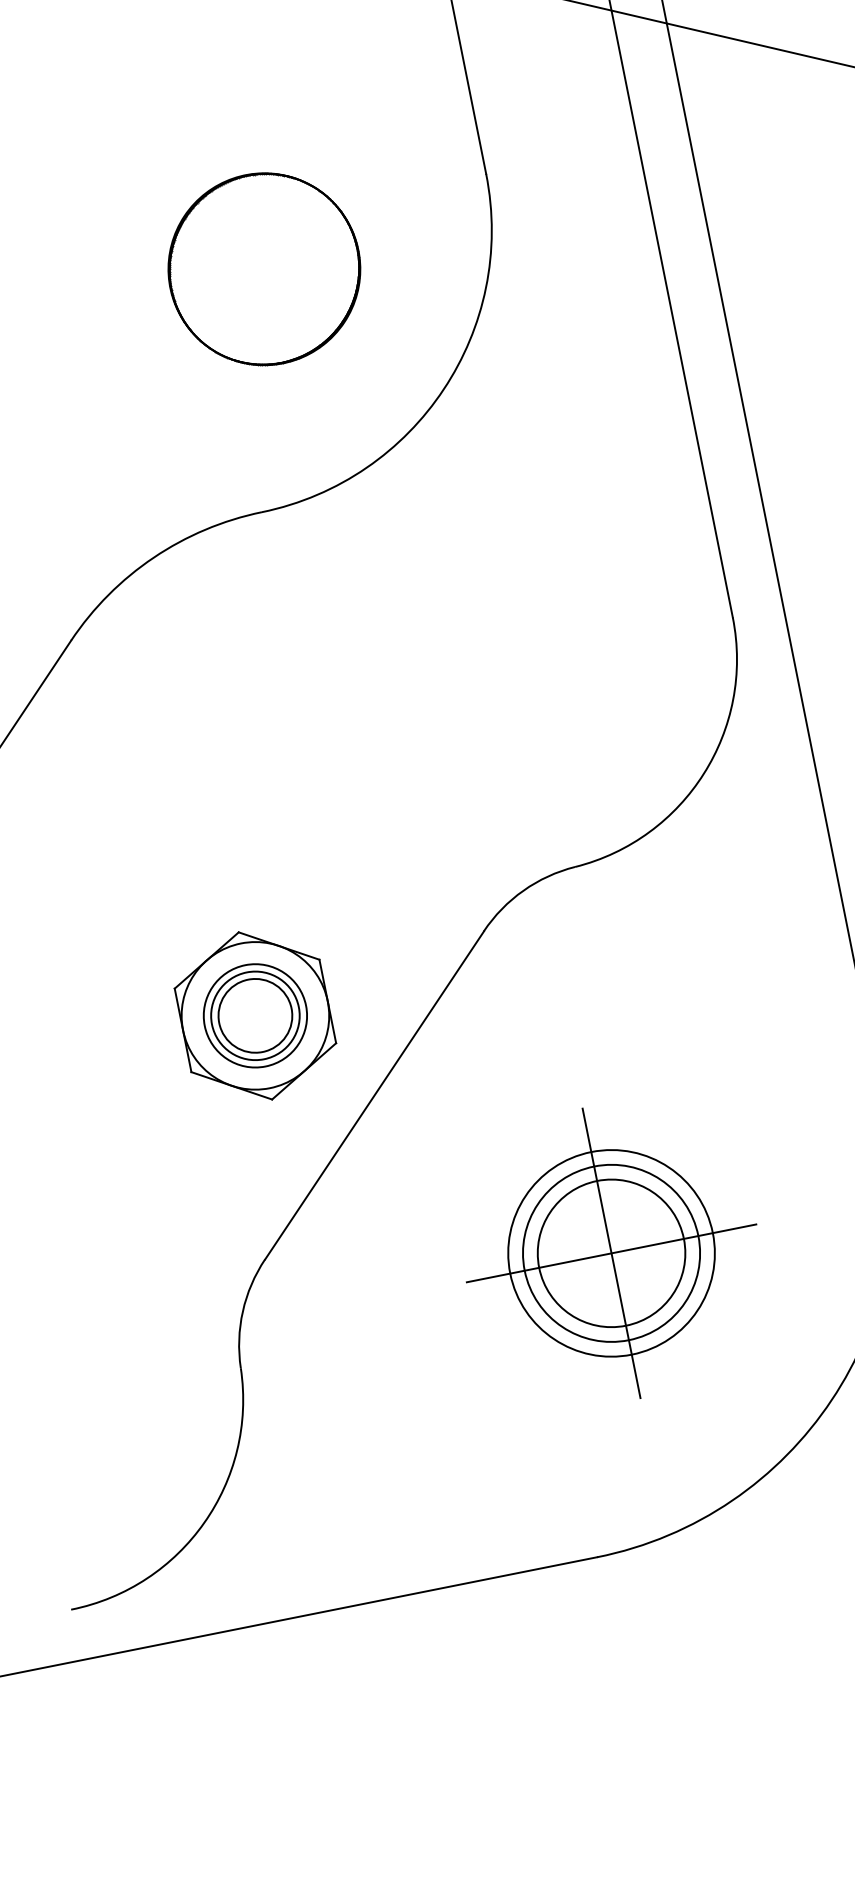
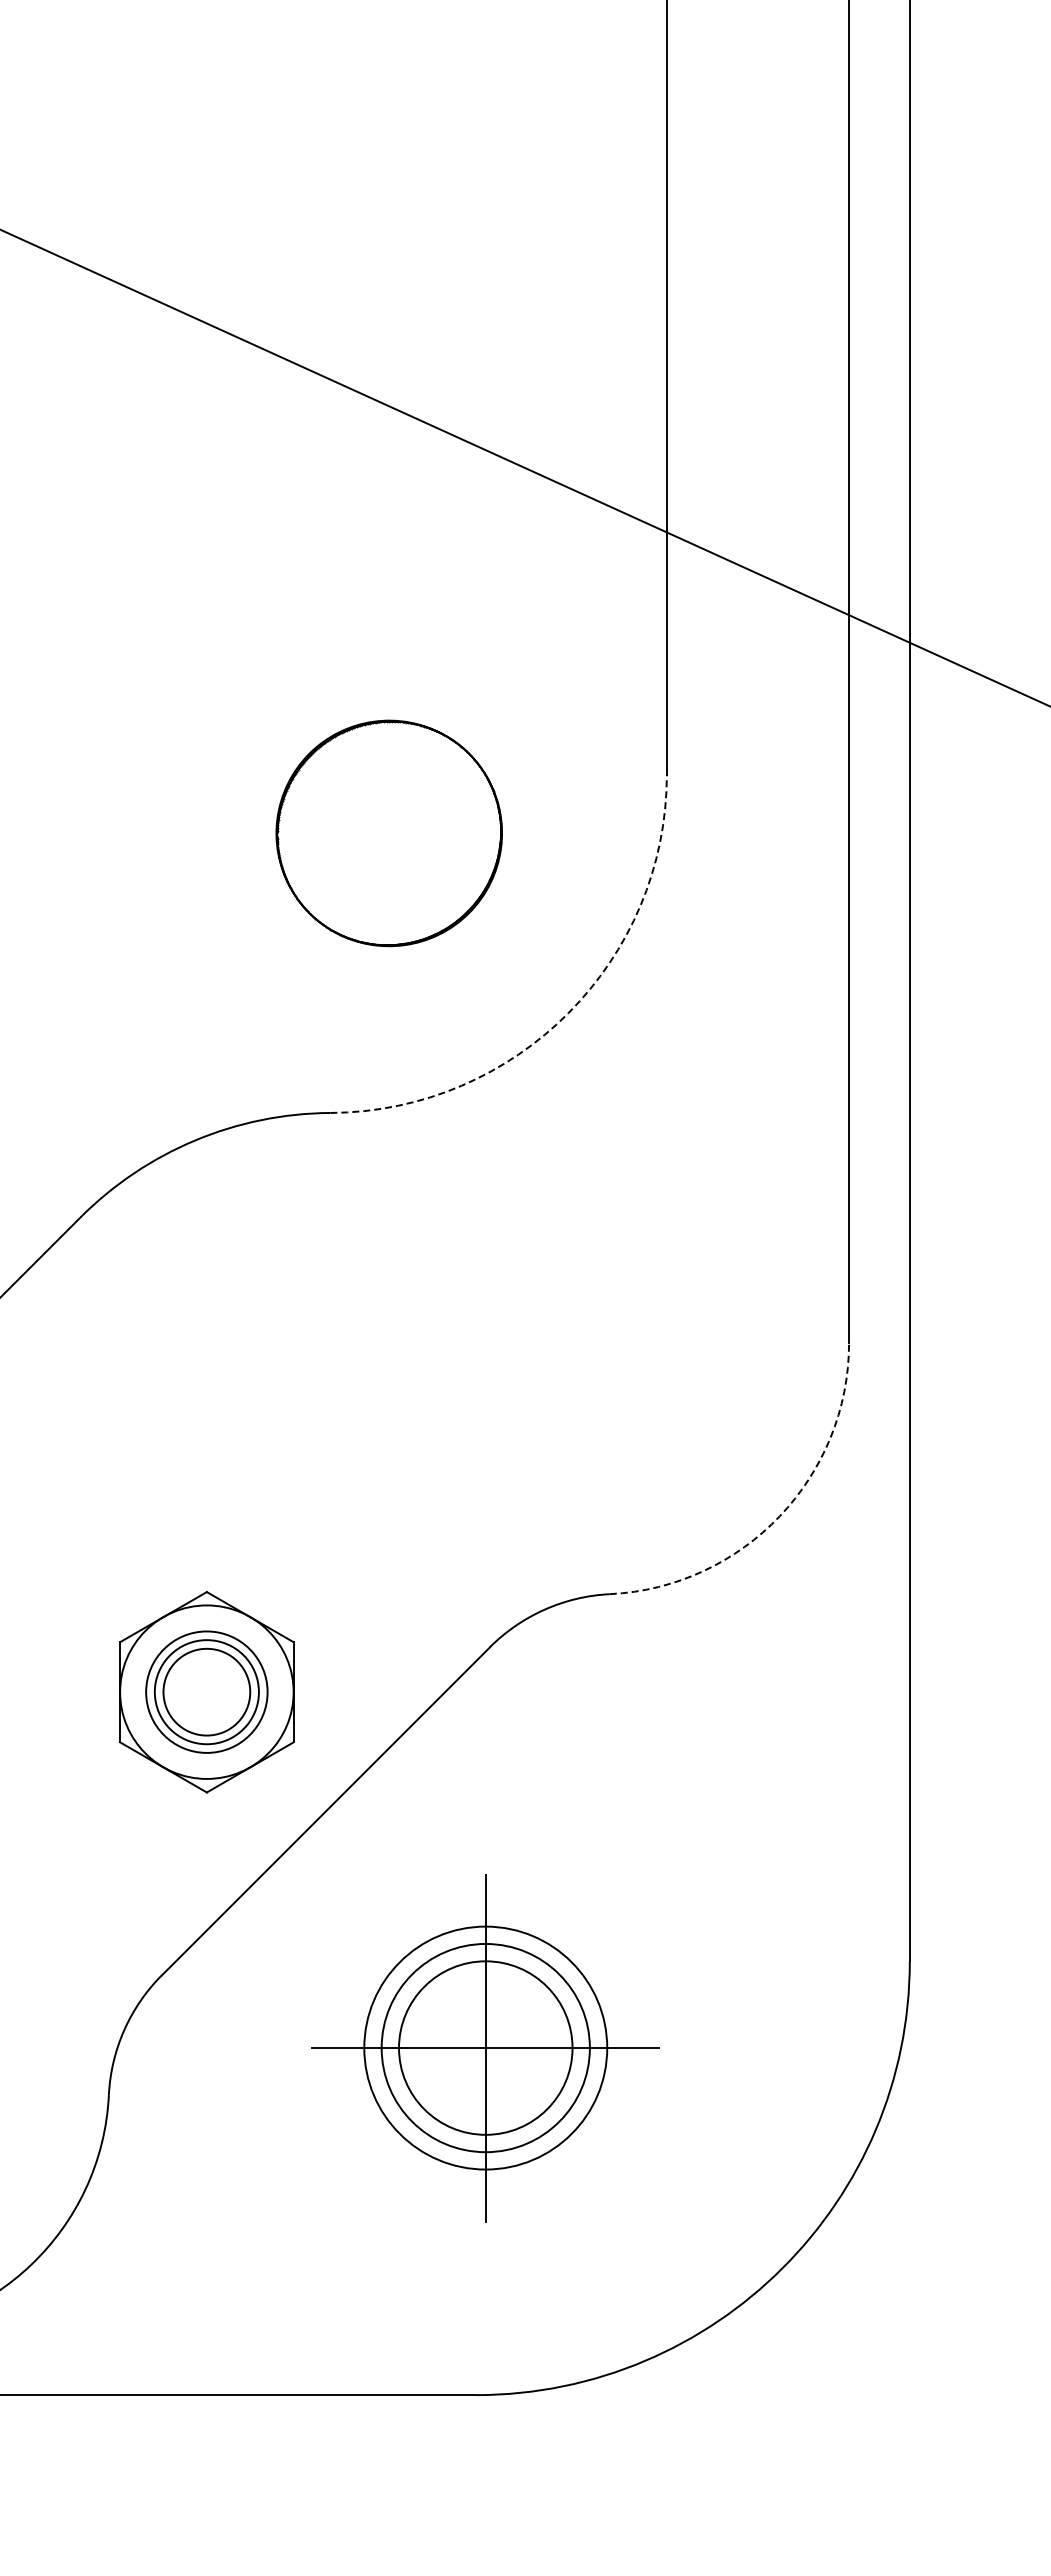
arc: (443, 389) -> (568, 1013), solid -> dashed
arc: (703, 773) -> (779, 1516), solid -> dashed
part: (611, 1253) -> (485, 2048), moved

